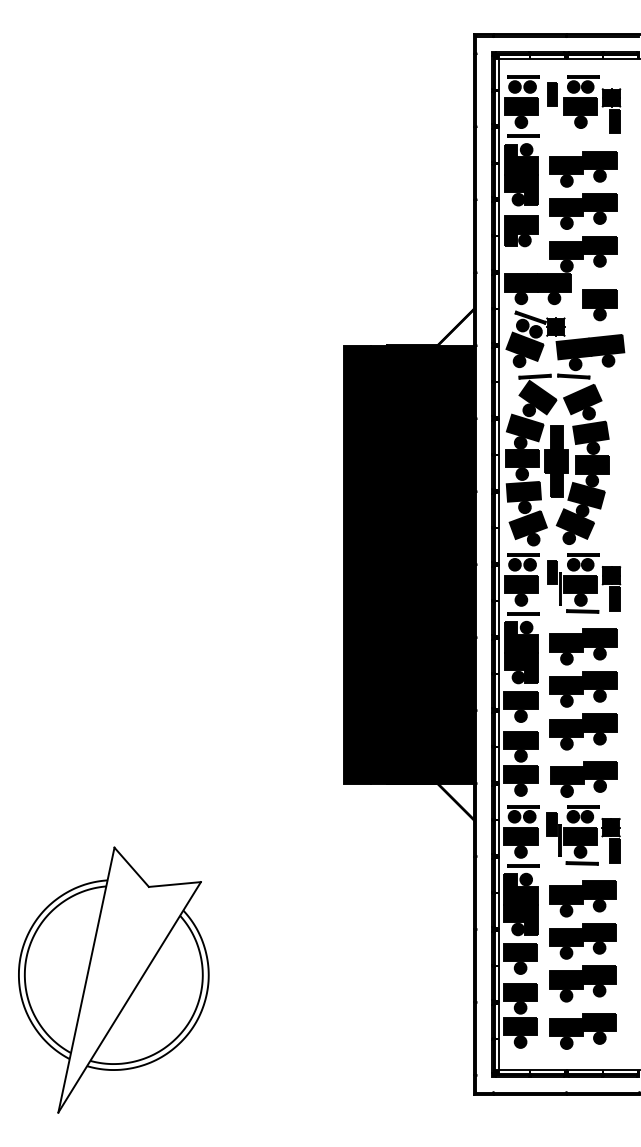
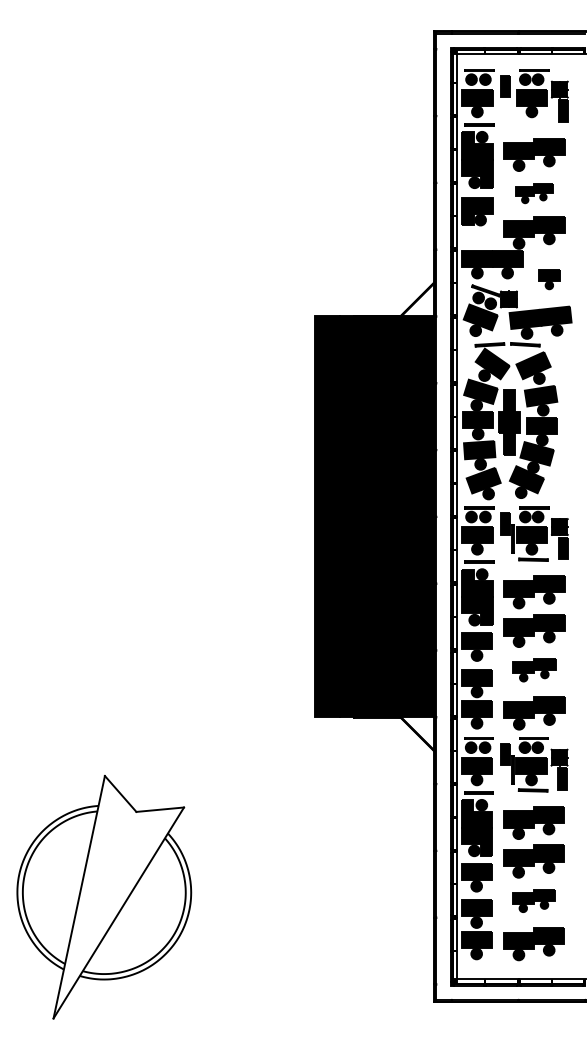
part: (583, 211) -> (534, 193), size x0.6
part: (600, 305) -> (549, 279), size x0.7
part: (583, 732) -> (534, 670), size x0.7
part: (582, 983) -> (533, 900), size x0.7

